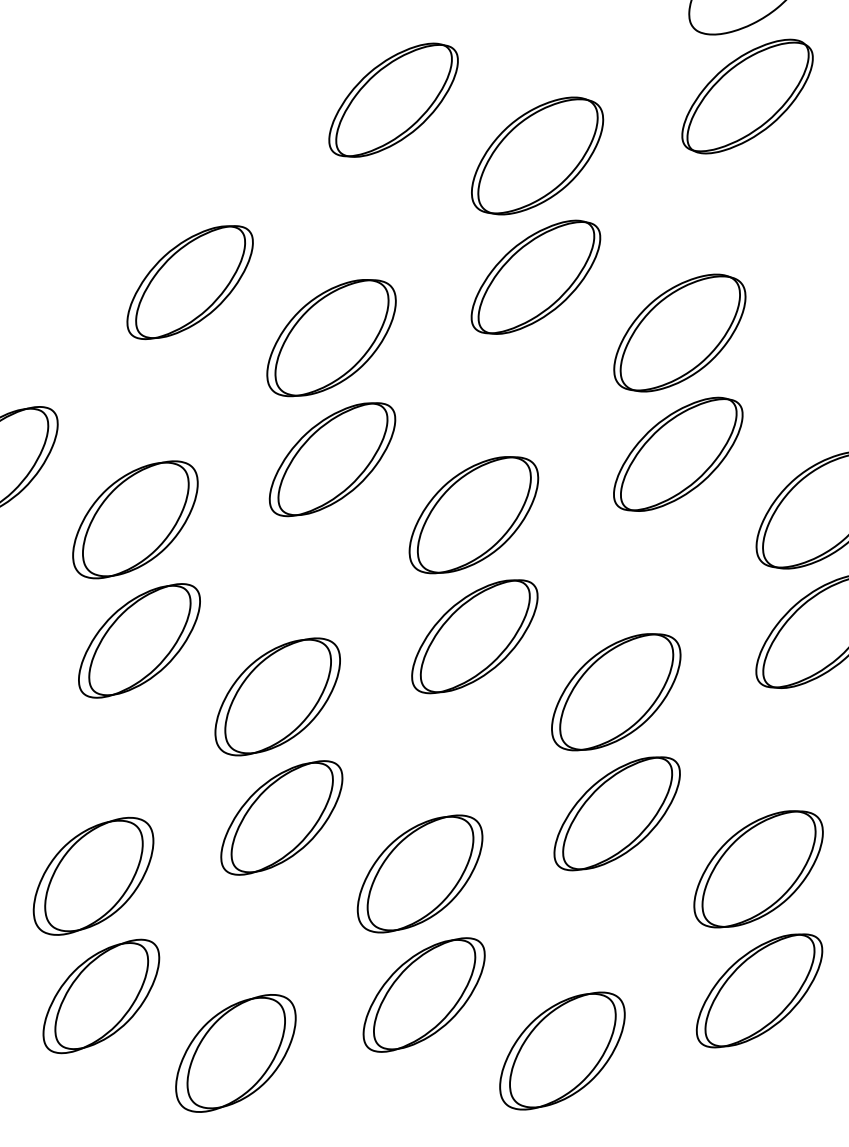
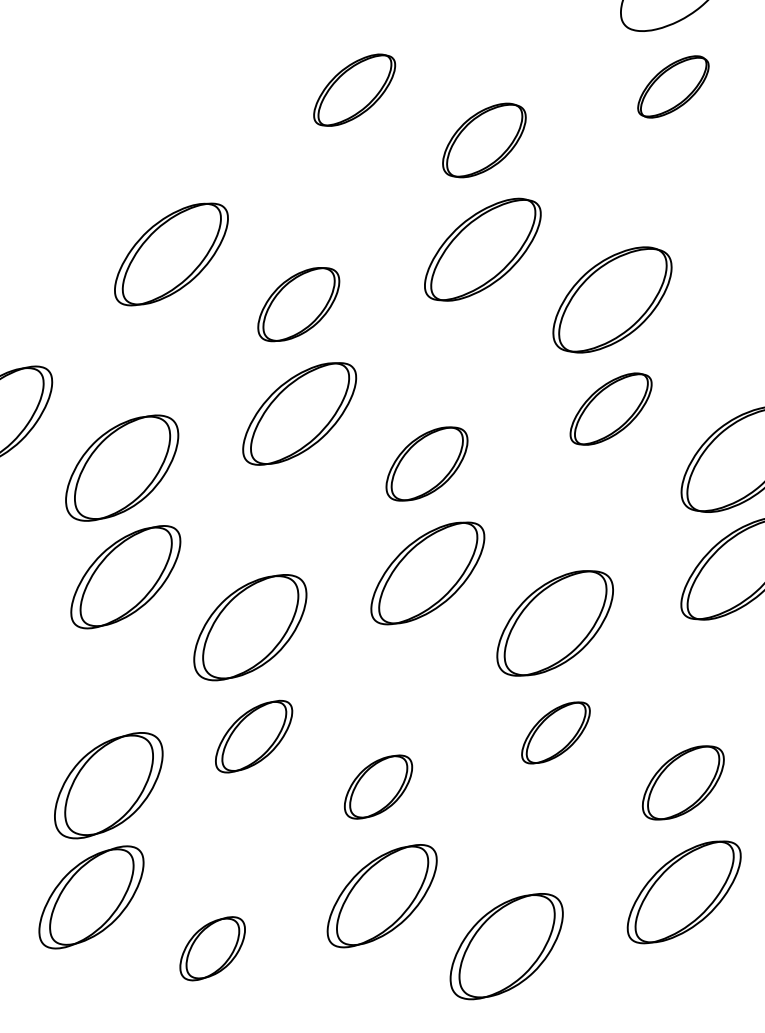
part: (747, 96) -> (673, 86), size x0.6
part: (393, 99) -> (354, 89), size x0.7
part: (537, 155) -> (484, 140), size x0.7
part: (331, 338) -> (298, 304), size x0.7
part: (678, 453) -> (611, 408), size x0.7
part: (473, 515) -> (426, 464), size x0.7
part: (616, 813) -> (555, 732), size x0.6
part: (281, 817) -> (253, 736), size x0.7
part: (758, 869) -> (683, 783), size x0.7
part: (419, 873) -> (377, 786), size x0.6
part: (93, 875) -> (108, 784), moved
part: (235, 1053) -> (212, 948), size x0.6

